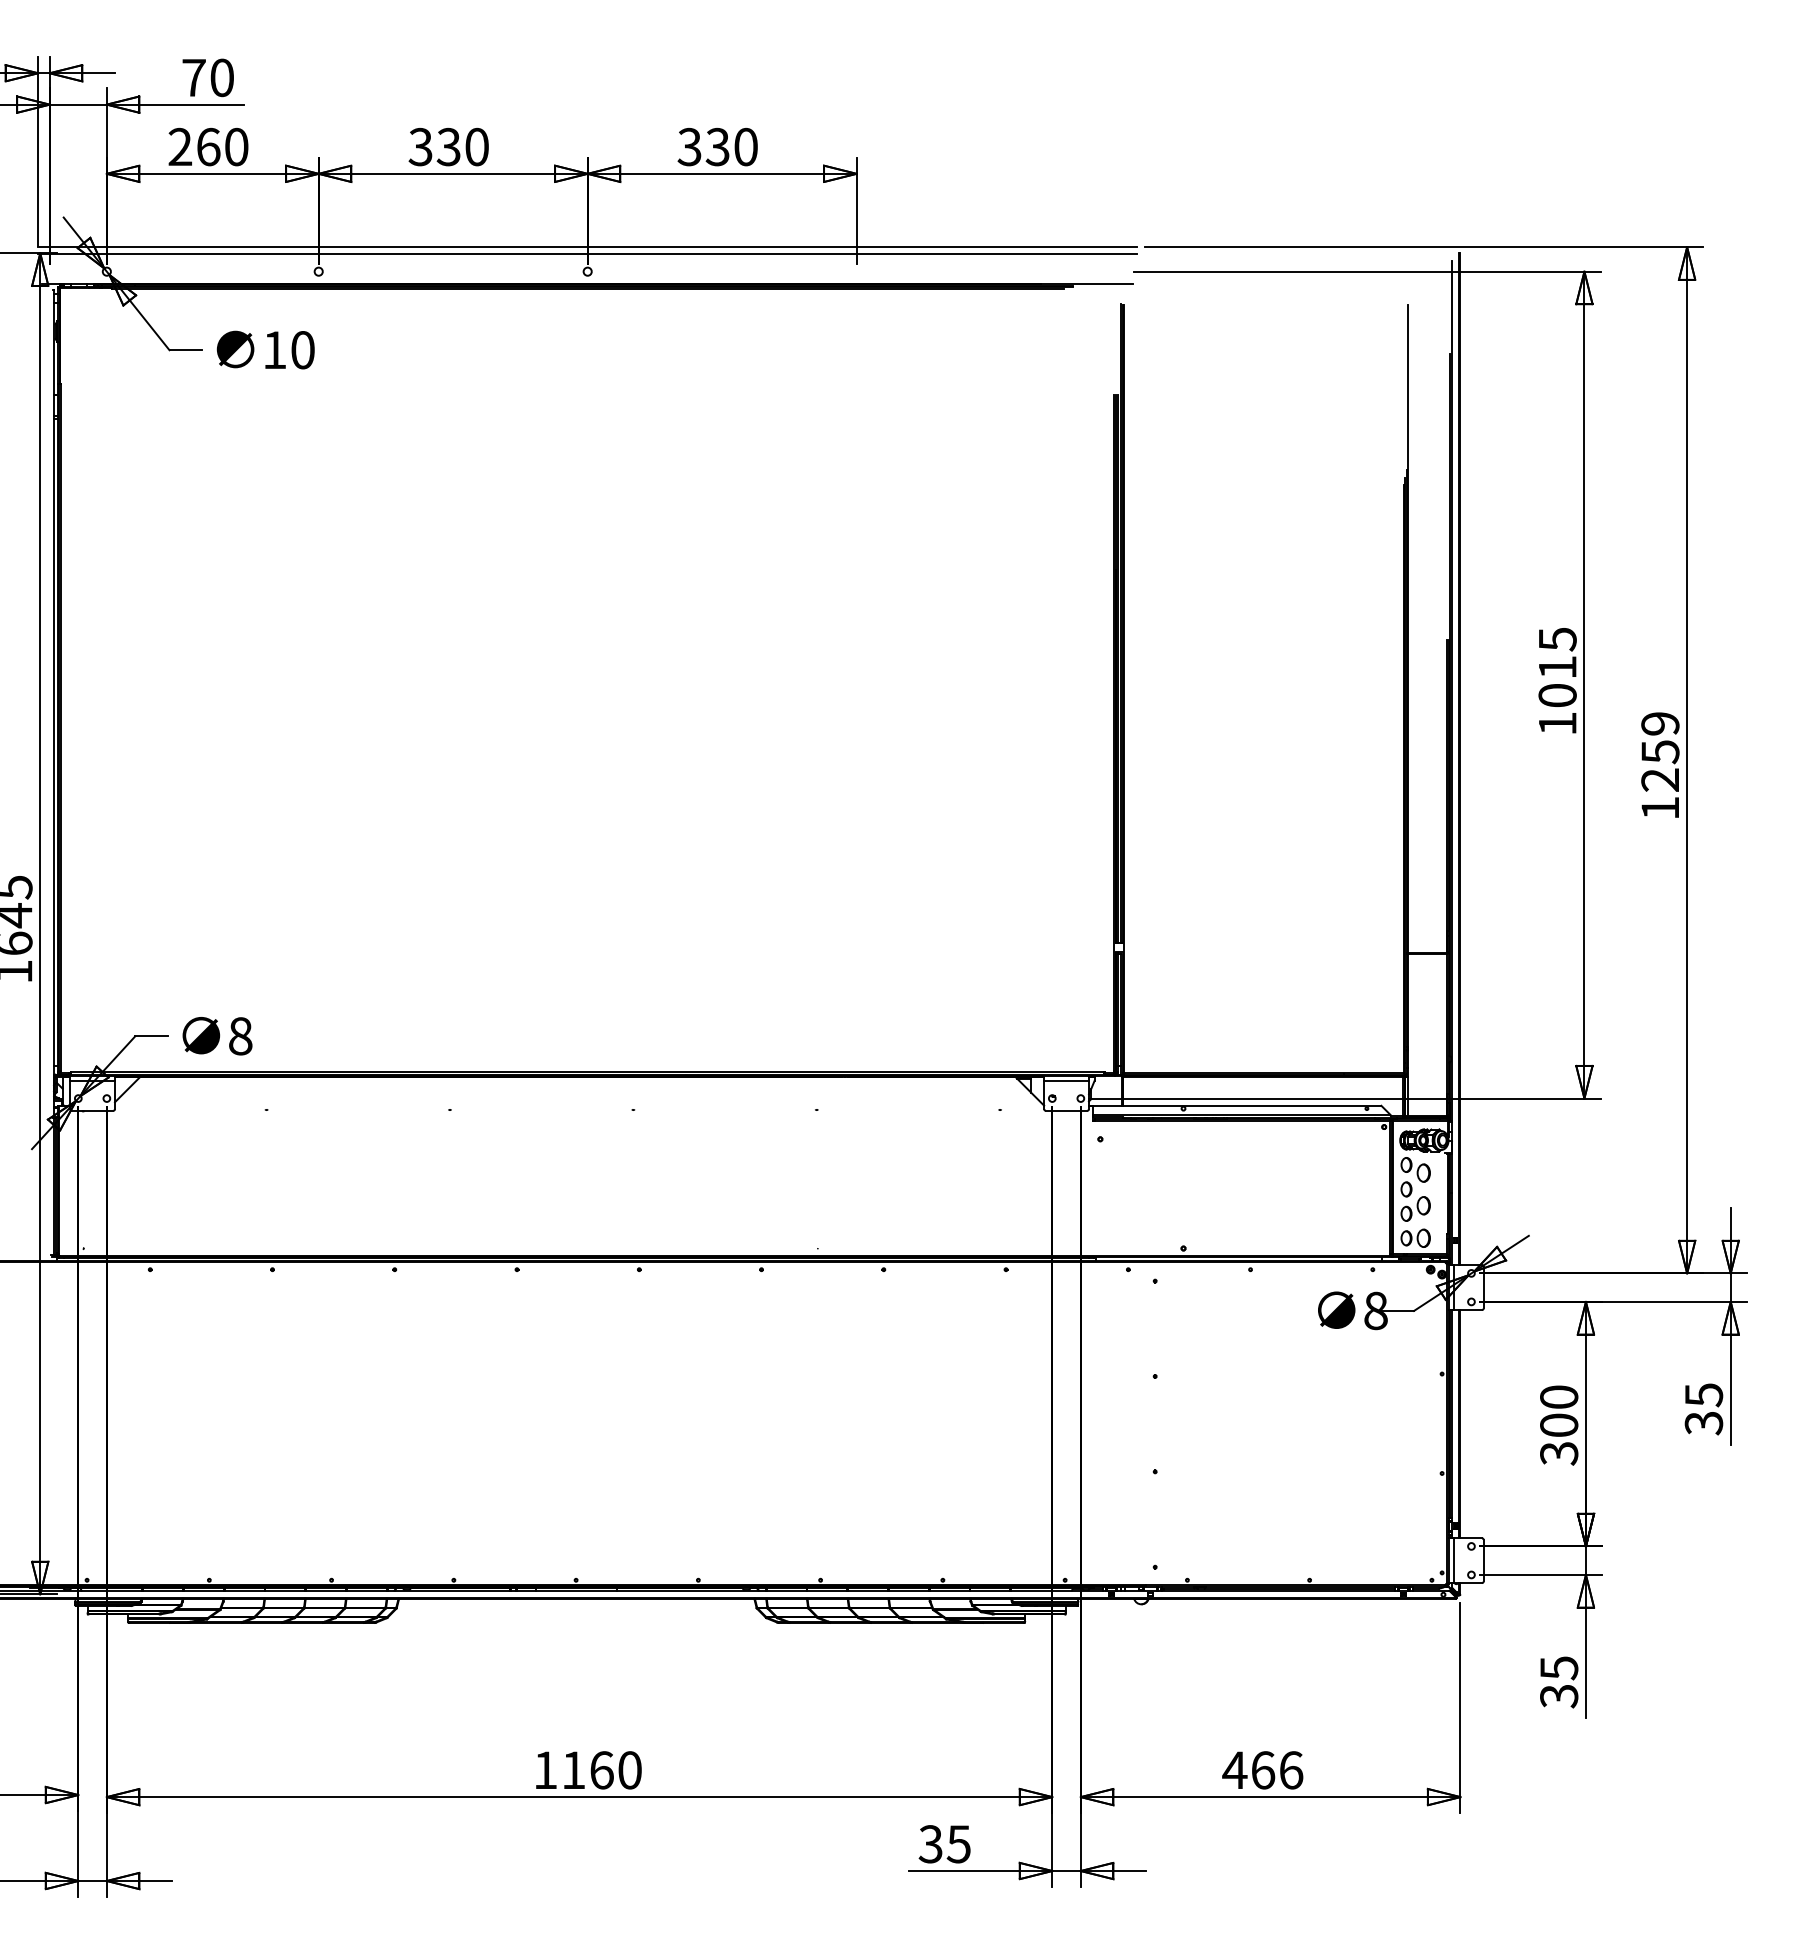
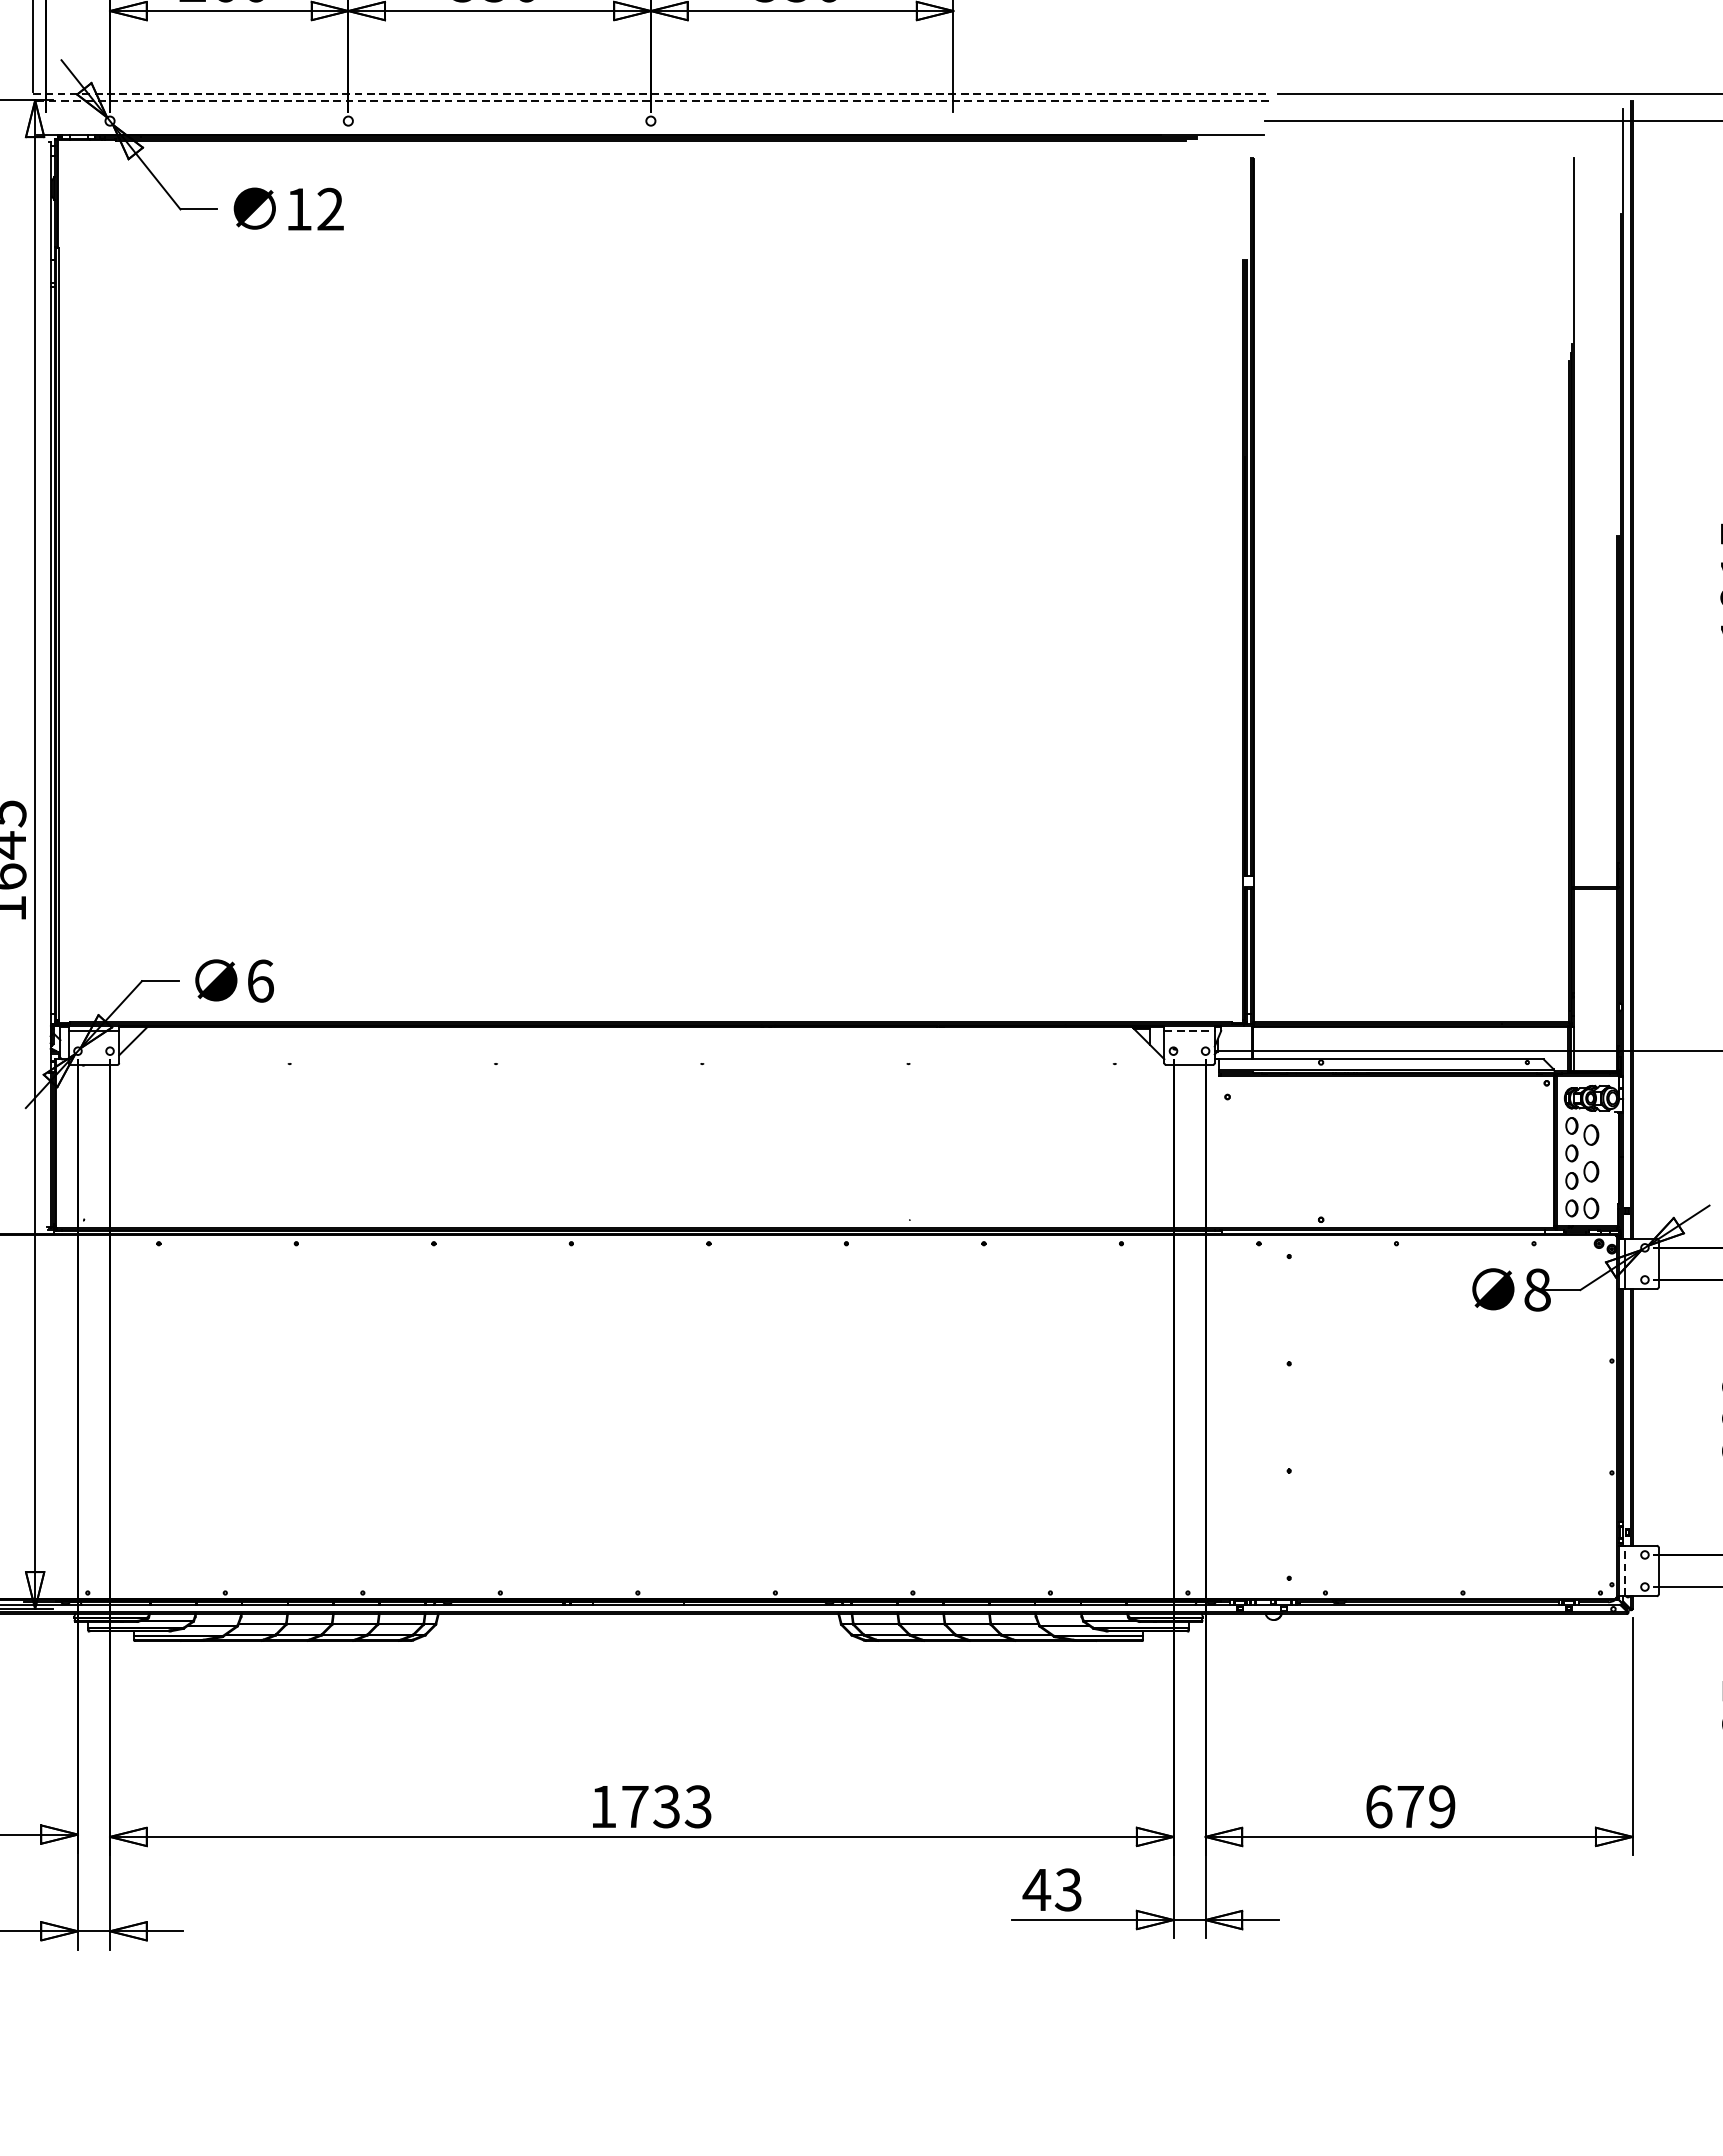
line: (587, 247) -> (650, 93), solid -> dashed
line: (587, 253) -> (650, 100), solid -> dashed
text: (302, 350) -> (330, 209), 10 -> 12
text: (240, 1036) -> (260, 981), 8 -> 6
line: (1067, 1080) -> (1190, 1030), solid -> dashed
line: (1453, 1560) -> (1624, 1570), solid -> dashed
text: (601, 1770) -> (666, 1806), 1160 -> 1733
text: (1262, 1770) -> (1409, 1806), 466 -> 679
text: (944, 1844) -> (1052, 1890), 35 -> 43

